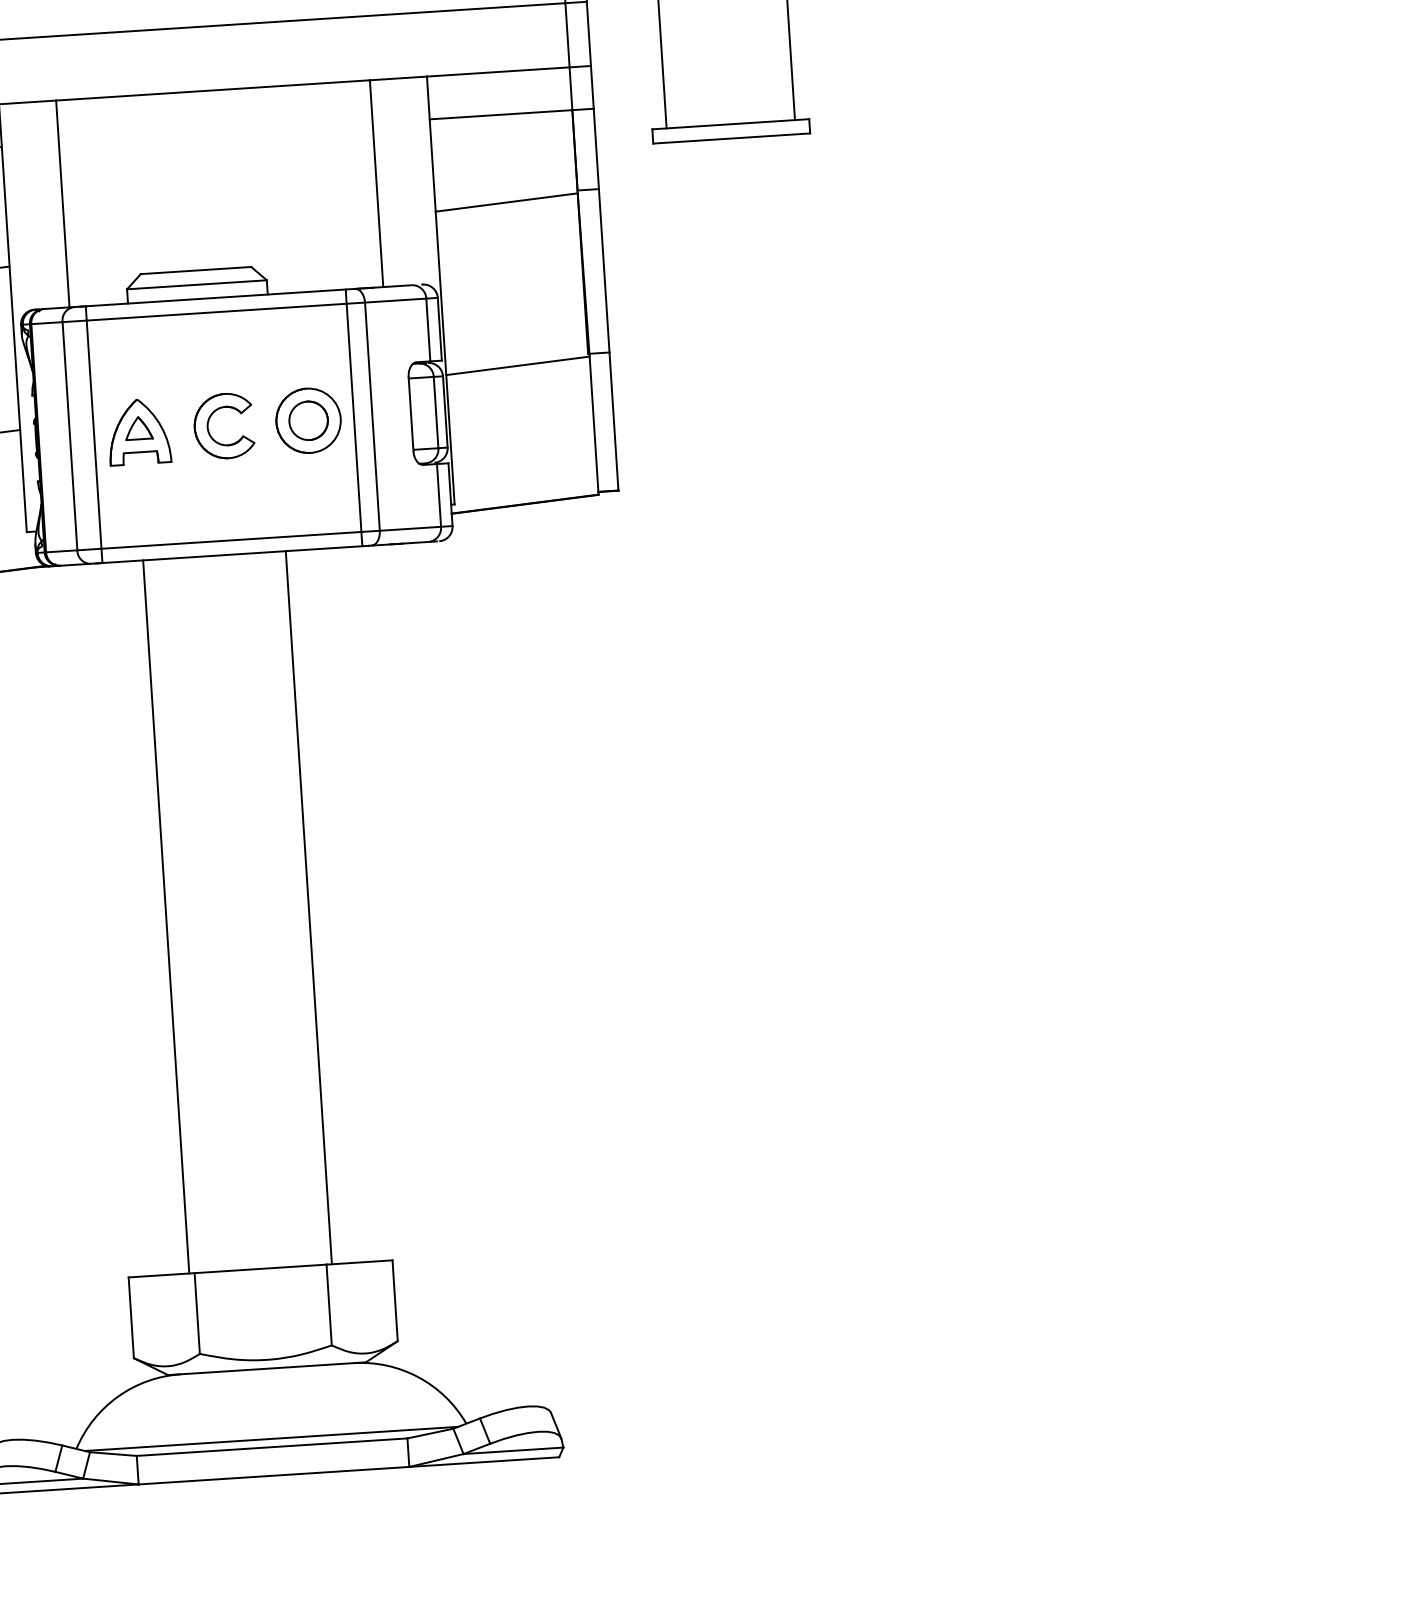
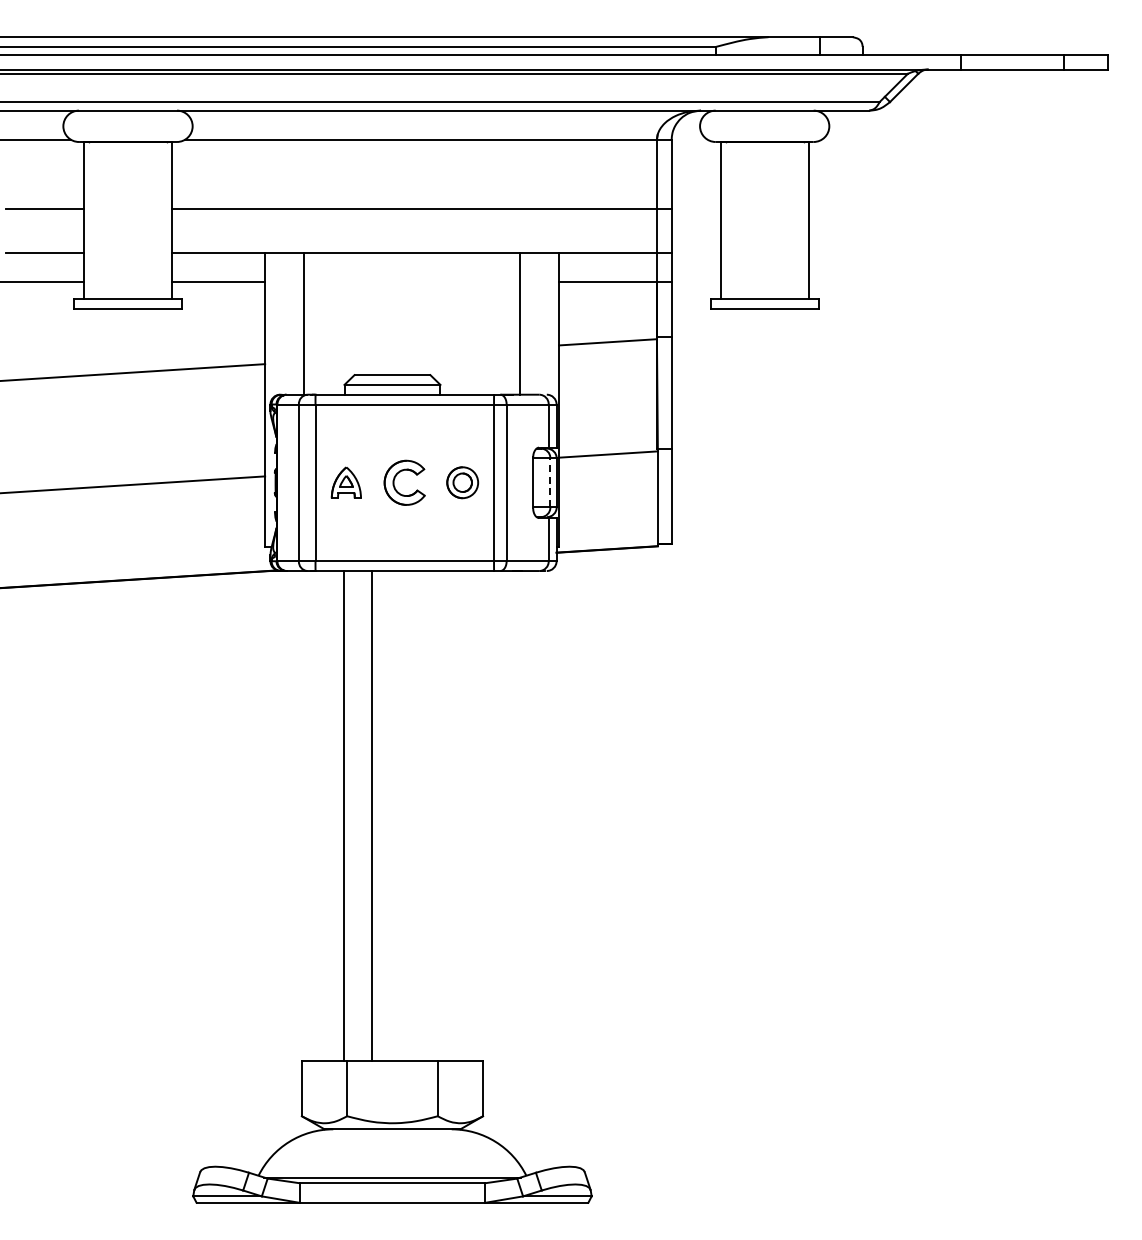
line: (436, 412) -> (550, 482), solid -> dashed
part: (308, 420) -> (462, 482), size x0.7
part: (139, 431) -> (346, 482), size x0.7
line: (308, 907) -> (372, 815), moved

